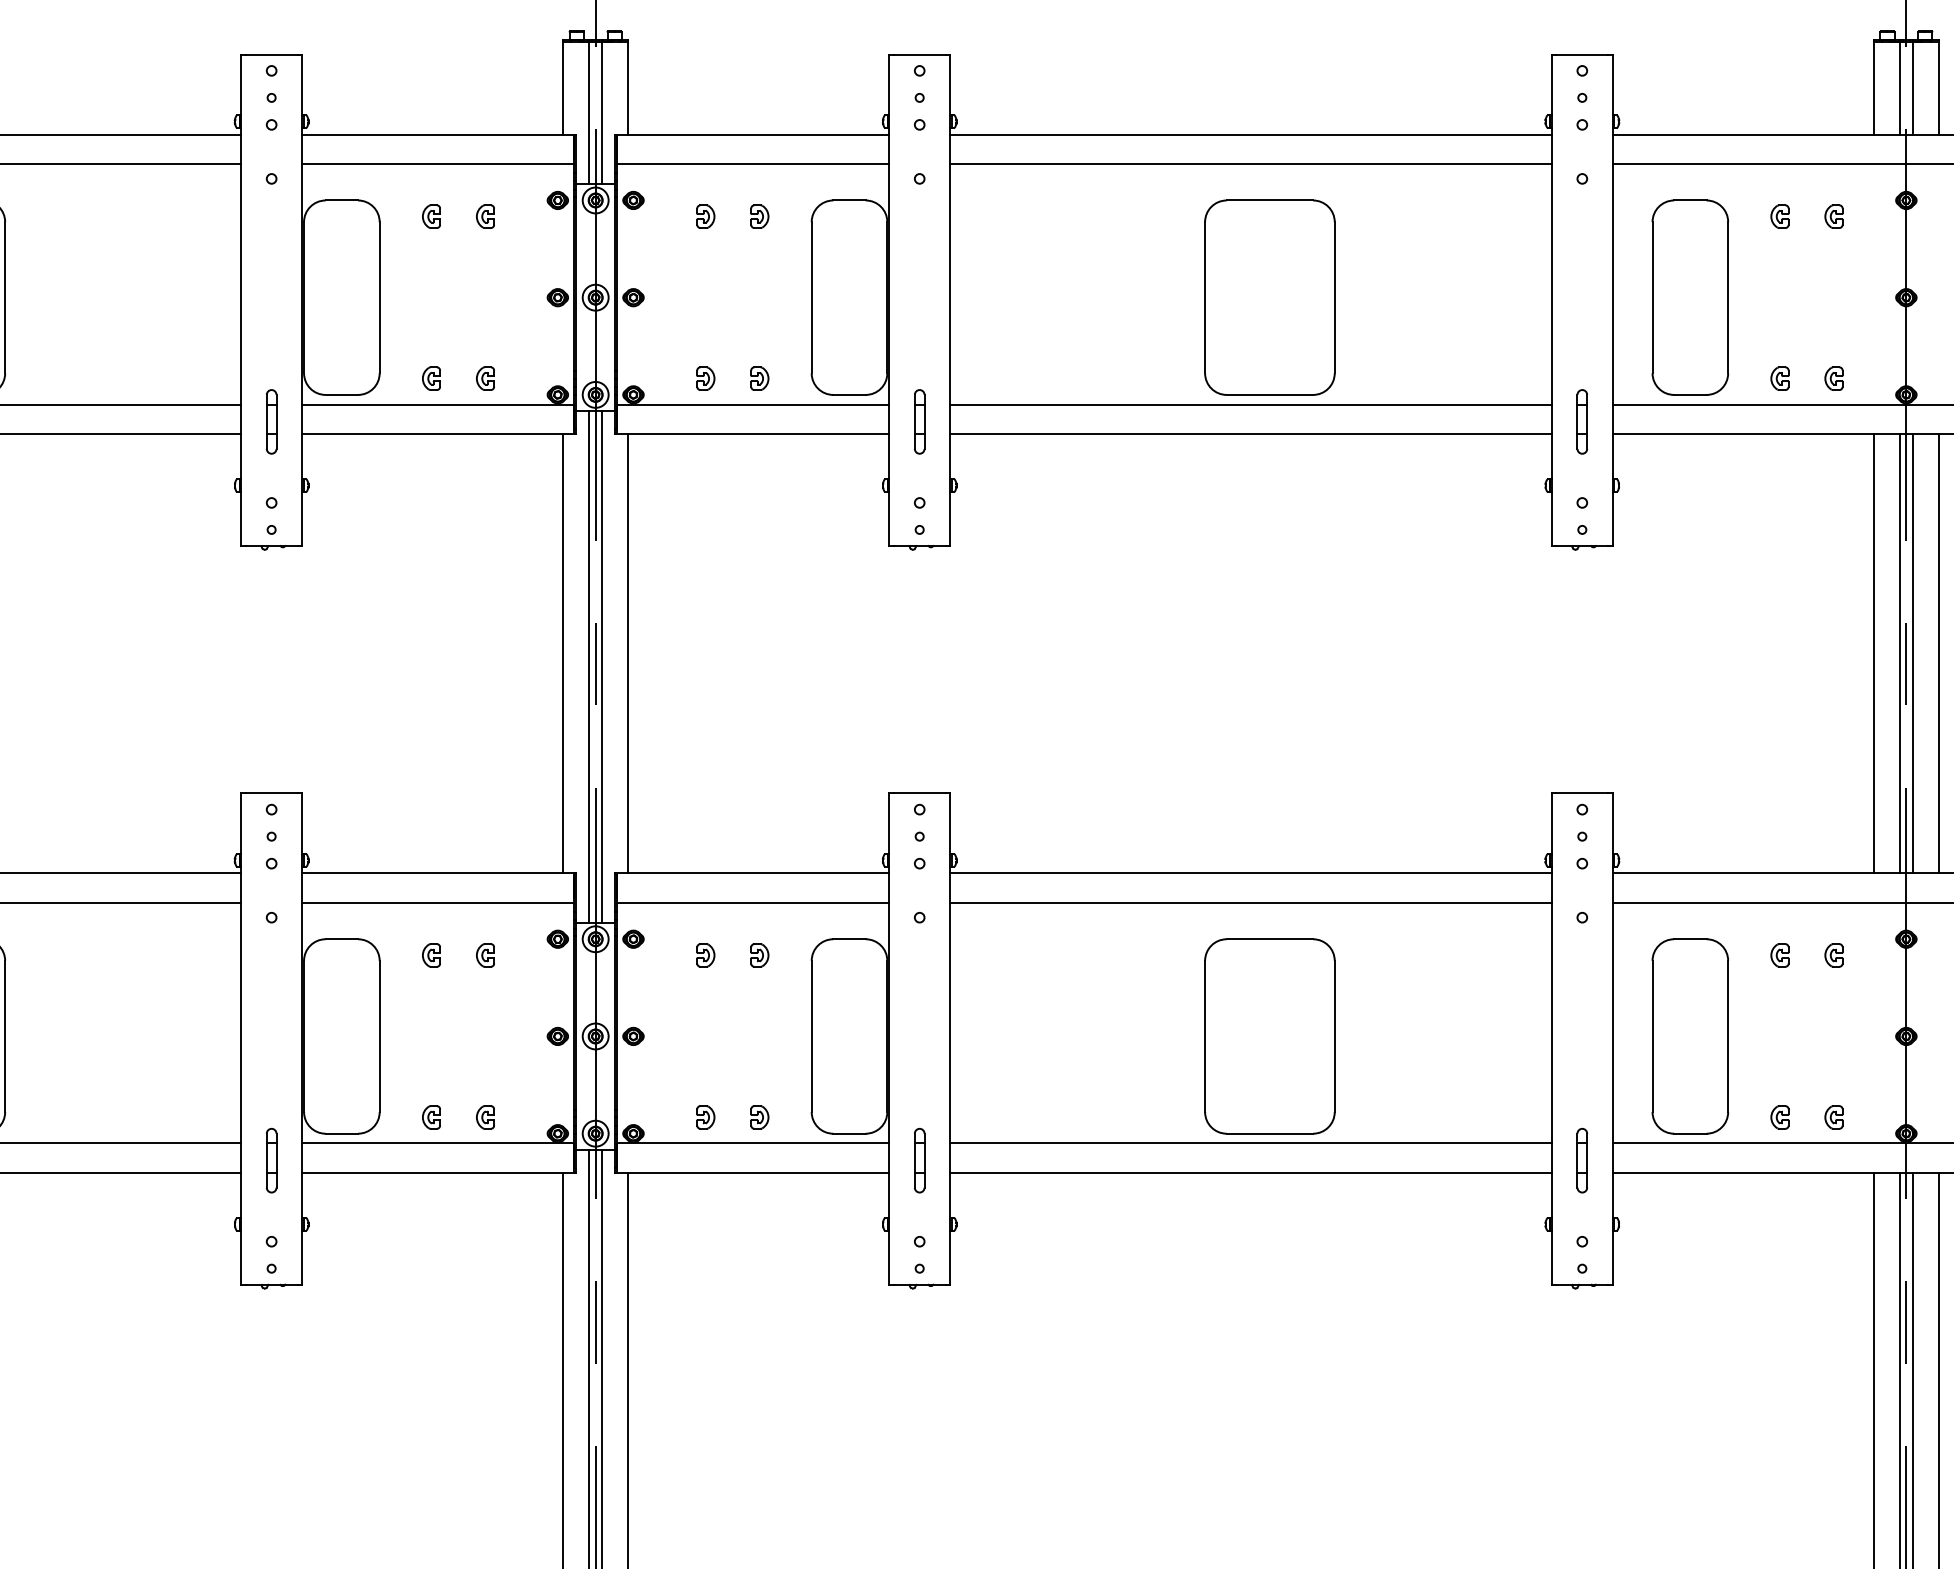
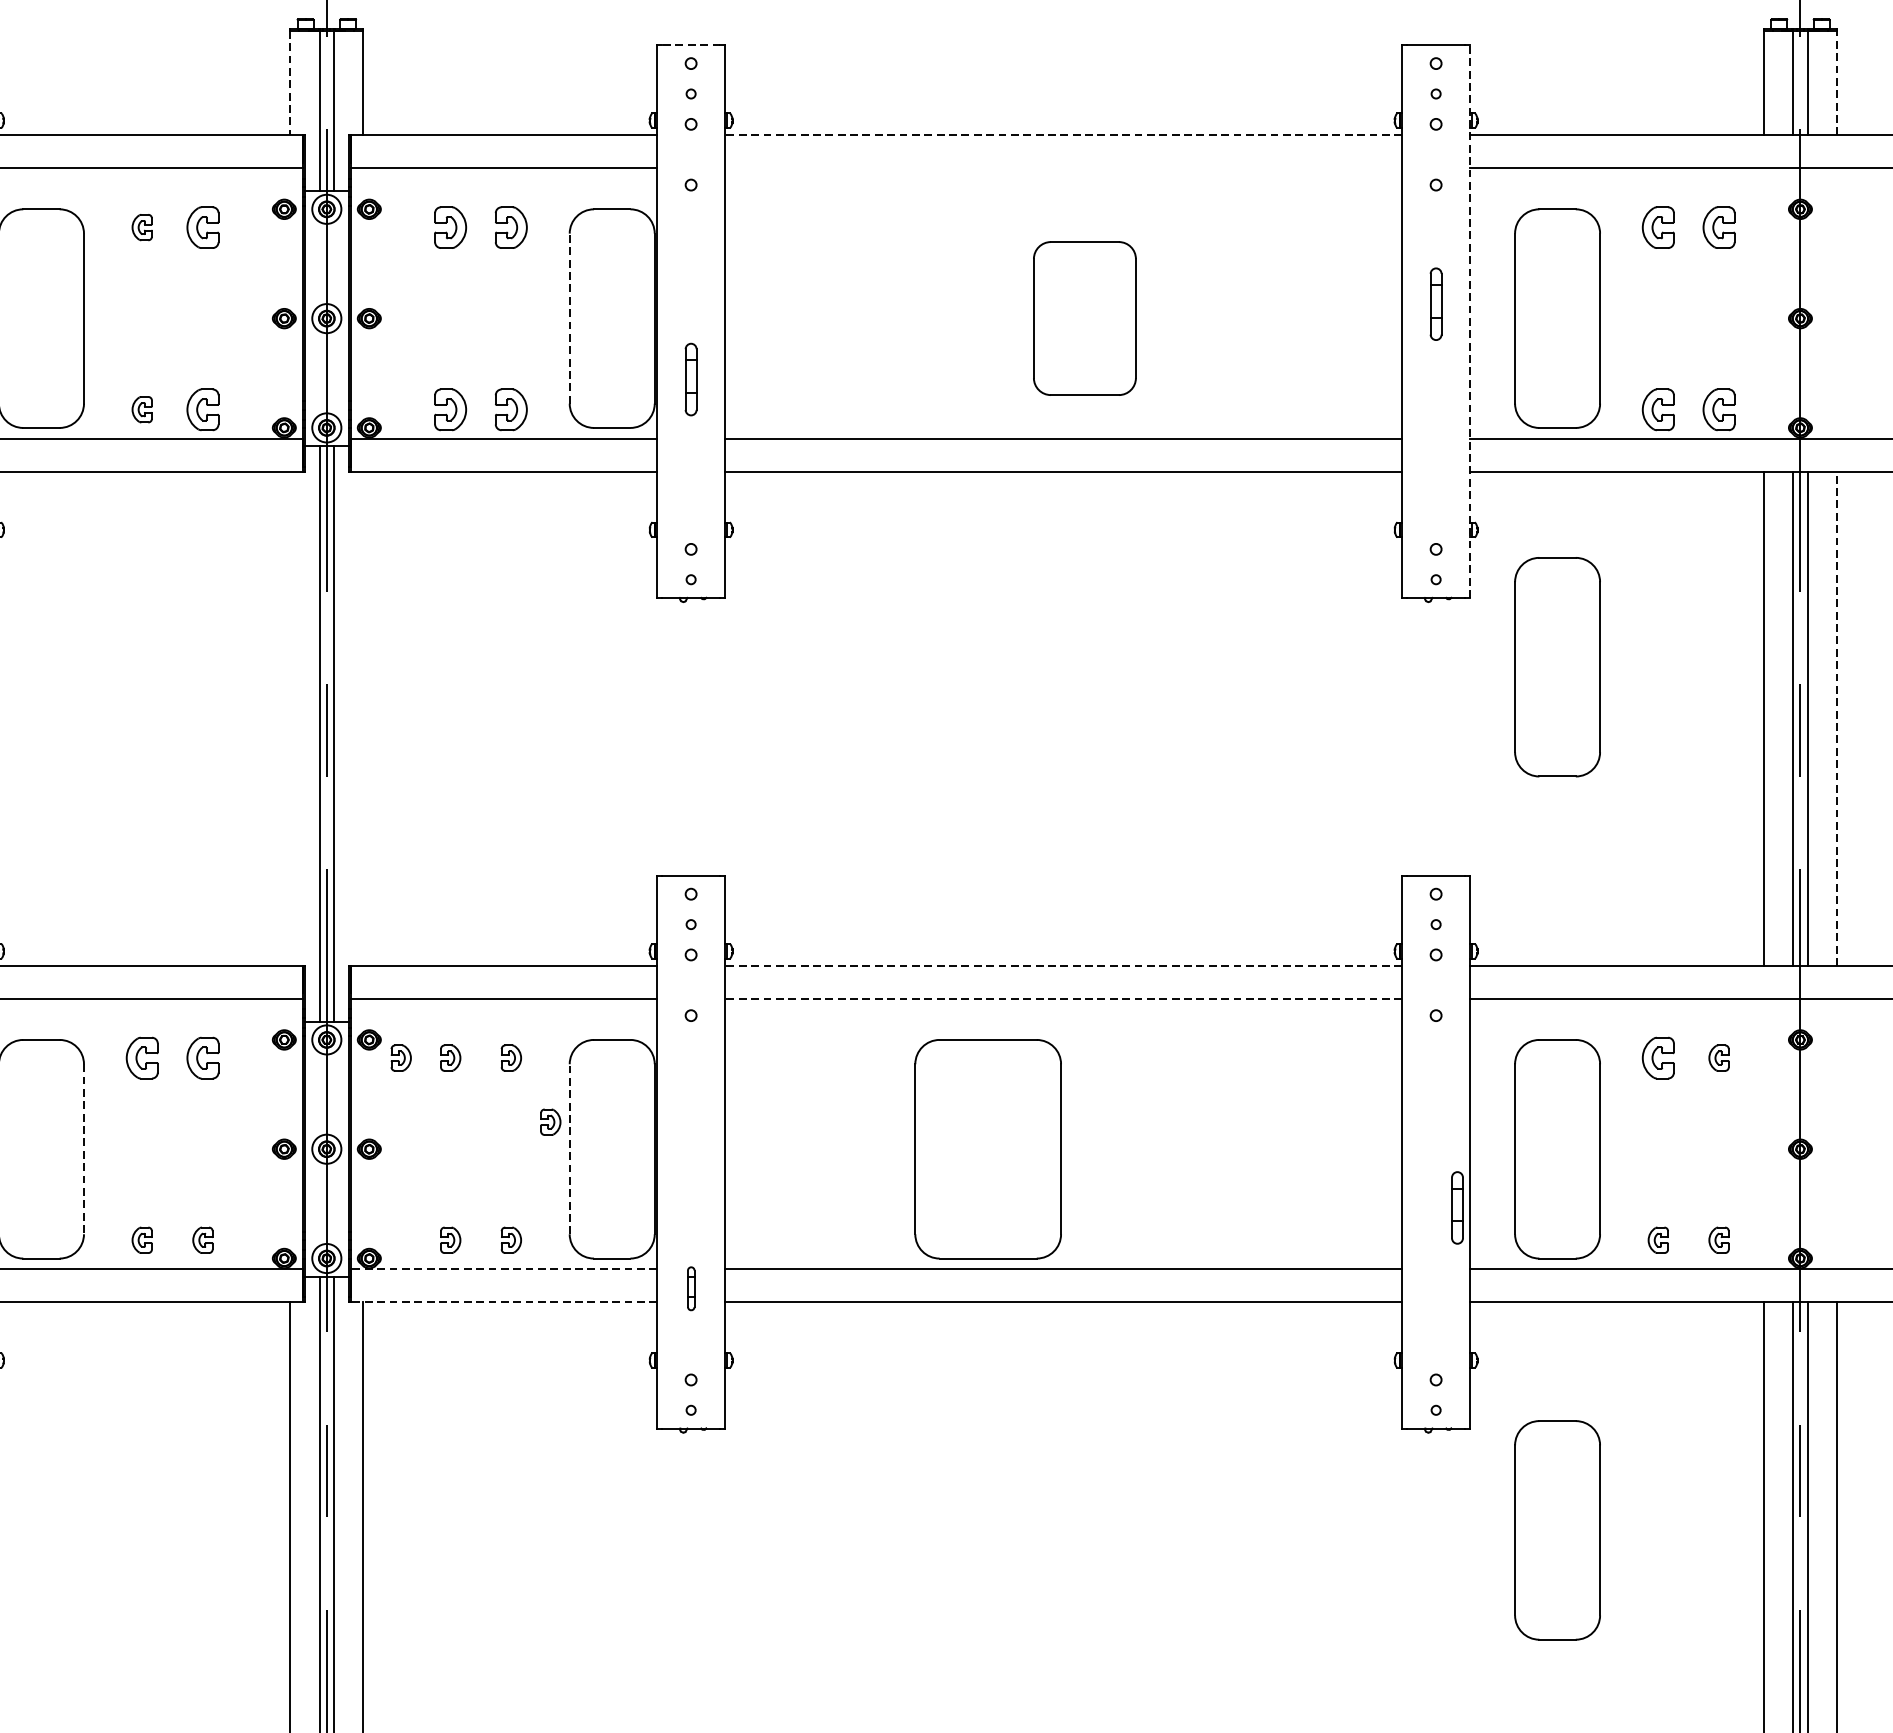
line: (919, 54) -> (690, 45), solid -> dashed
line: (1938, 87) -> (1836, 82), solid -> dashed
line: (563, 88) -> (290, 83), solid -> dashed
line: (1250, 134) -> (1063, 135), solid -> dashed
line: (1250, 163) -> (1063, 167), removed
part: (485, 216) -> (202, 227), size x1.6
part: (705, 216) -> (450, 227), size x1.6
part: (759, 216) -> (511, 227), size x1.6
part: (1779, 216) -> (1657, 227), size x1.6
part: (1833, 216) -> (1718, 227), size x1.6
line: (811, 297) -> (569, 318), solid -> dashed
part: (1269, 297) -> (1084, 318), size x0.7
line: (1612, 300) -> (1470, 321), solid -> dashed
part: (485, 378) -> (202, 409), size x1.6
part: (705, 378) -> (450, 409), size x1.6
part: (759, 378) -> (511, 409), size x1.6
part: (1779, 378) -> (1657, 409), size x1.6
part: (1833, 378) -> (1718, 409), size x1.6
part: (919, 421) -> (690, 379), moved
part: (1582, 421) -> (1436, 303), moved
part: (1690, 607) -> (1557, 666), added
line: (563, 653) -> (290, 718), removed
line: (628, 653) -> (363, 718), removed
line: (1938, 653) -> (1836, 718), solid -> dashed
line: (1250, 873) -> (1063, 966), solid -> dashed
line: (1250, 902) -> (1063, 998), solid -> dashed
part: (431, 955) -> (142, 1058), size x1.6
part: (485, 955) -> (202, 1058), size x1.6
part: (661, 955) -> (400, 1058), added
part: (1779, 955) -> (1657, 1058), size x1.6
part: (794, 1012) -> (550, 1122), added
line: (379, 1036) -> (83, 1149), solid -> dashed
line: (811, 1036) -> (569, 1149), solid -> dashed
part: (1269, 1036) -> (987, 1149), moved
line: (752, 1143) -> (503, 1269), solid -> dashed
part: (919, 1160) -> (690, 1288), size x0.6
part: (1581, 1160) -> (1456, 1207), moved
line: (752, 1172) -> (503, 1302), solid -> dashed
part: (1689, 1375) -> (1556, 1530), added

